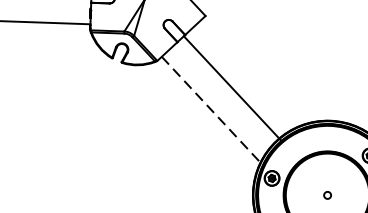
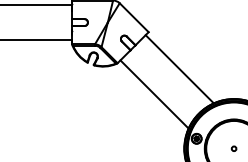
line: (232, 89) -> (179, 69), moved
line: (211, 109) -> (154, 94), dashed -> solid

